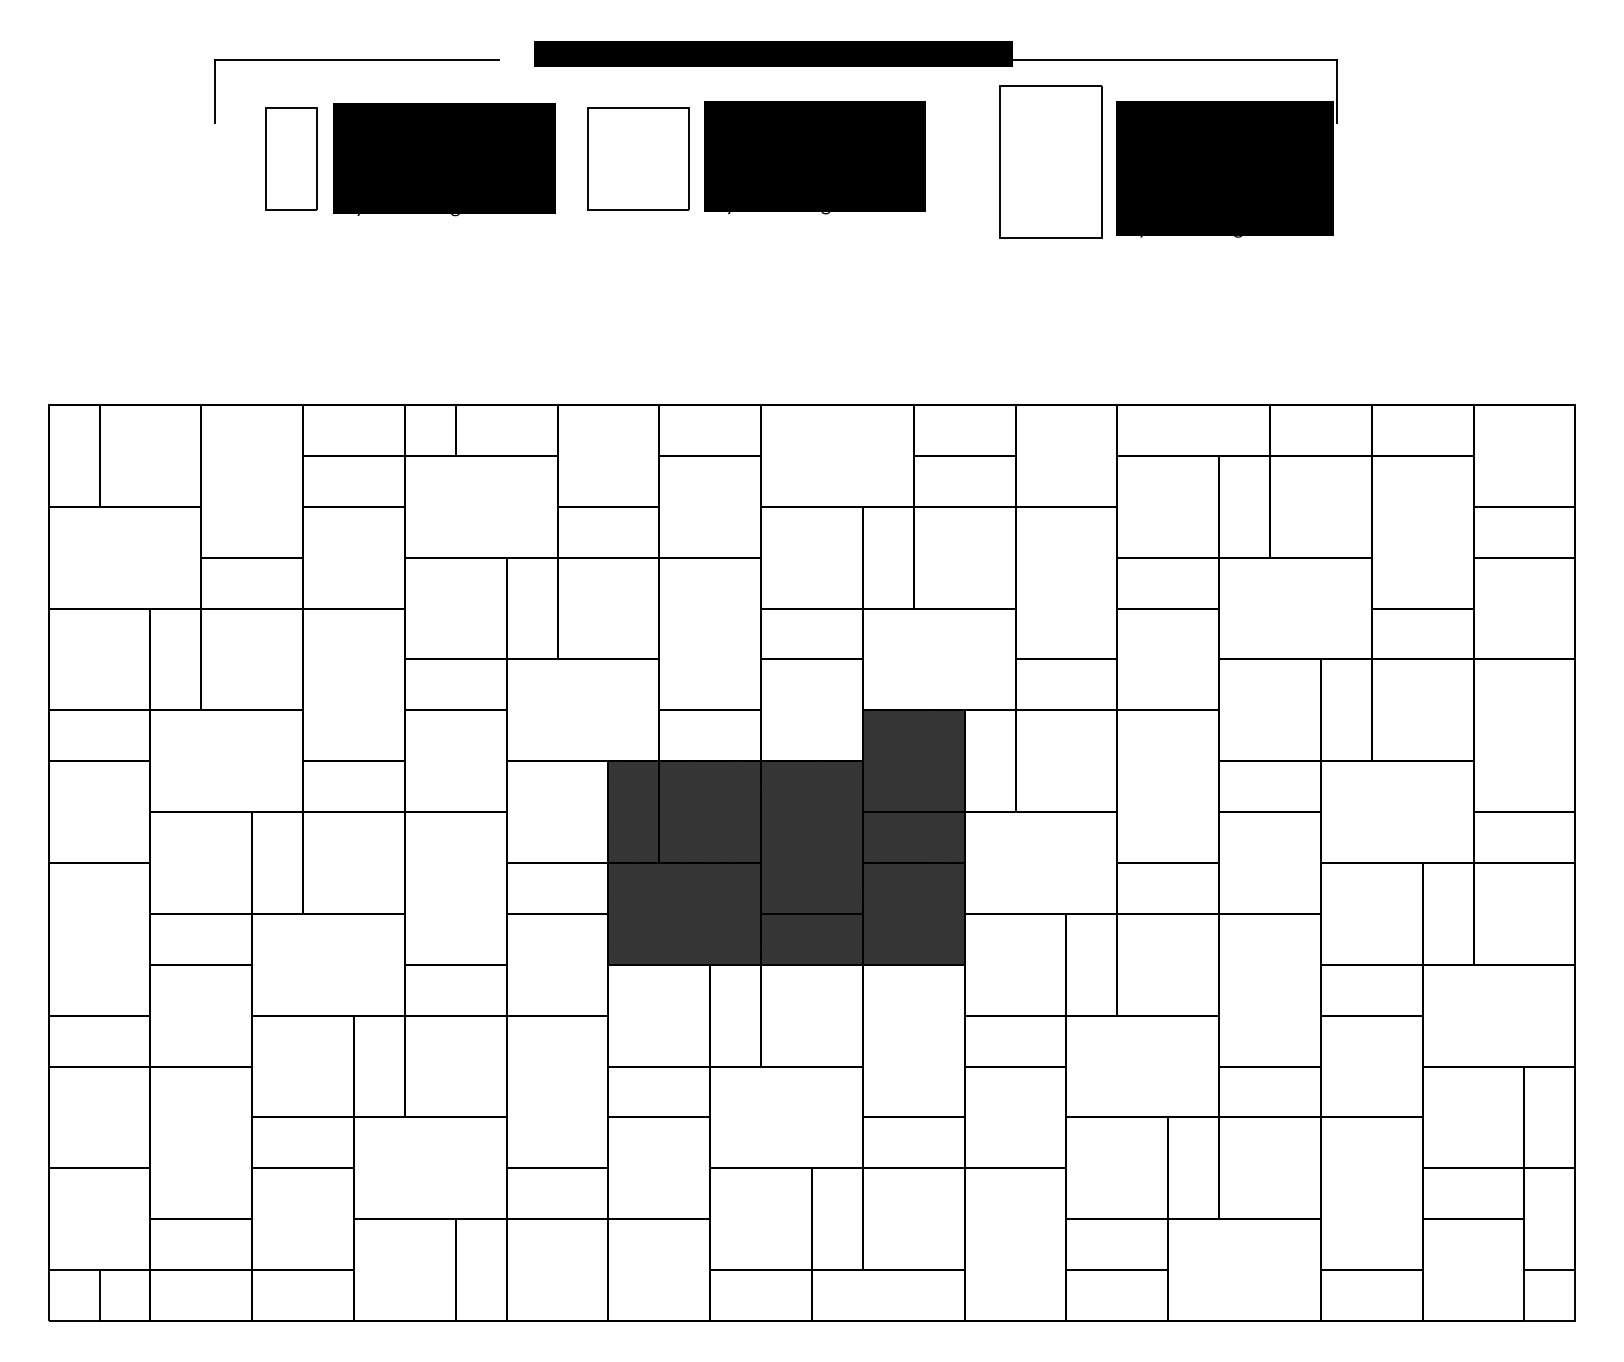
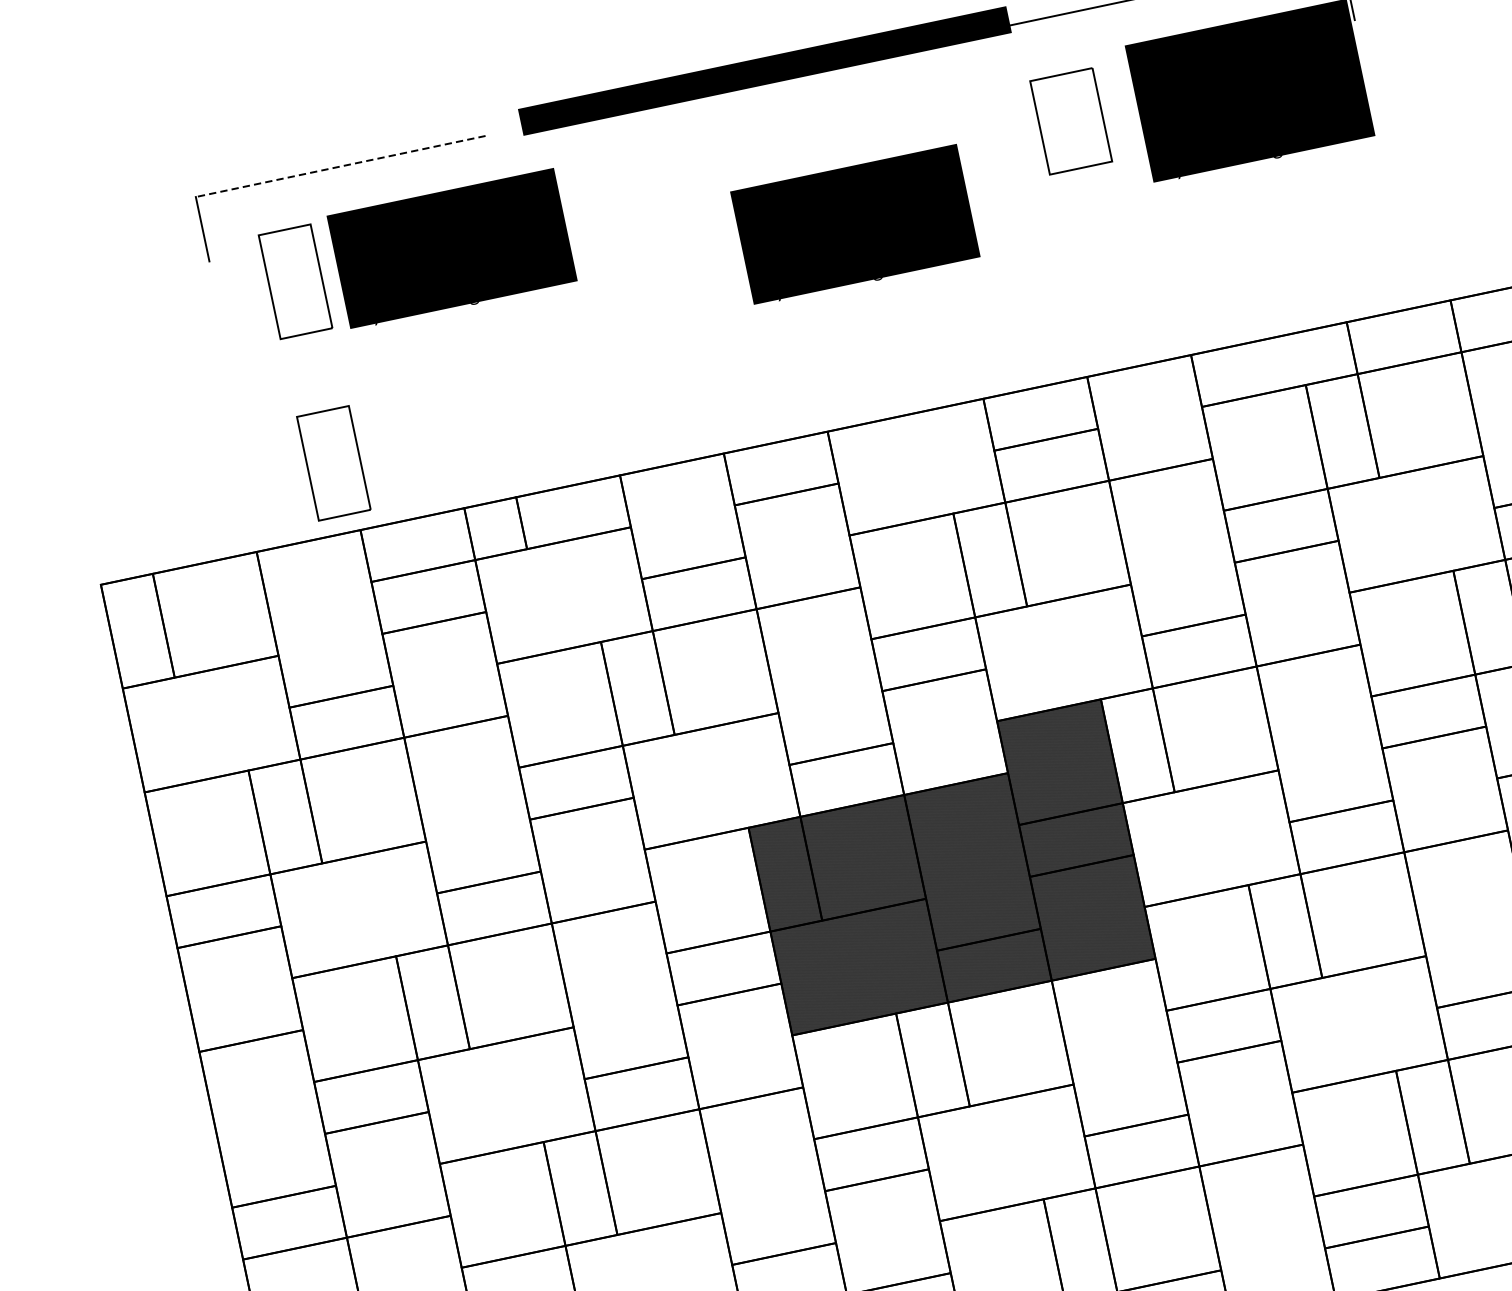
line: (356, 59) -> (340, 166), solid -> dashed
text: (814, 157) -> (854, 225), moved
part: (638, 158) -> (649, 206), removed
part: (1050, 161) -> (1070, 120), size x0.6
part: (291, 336) -> (333, 462), added

